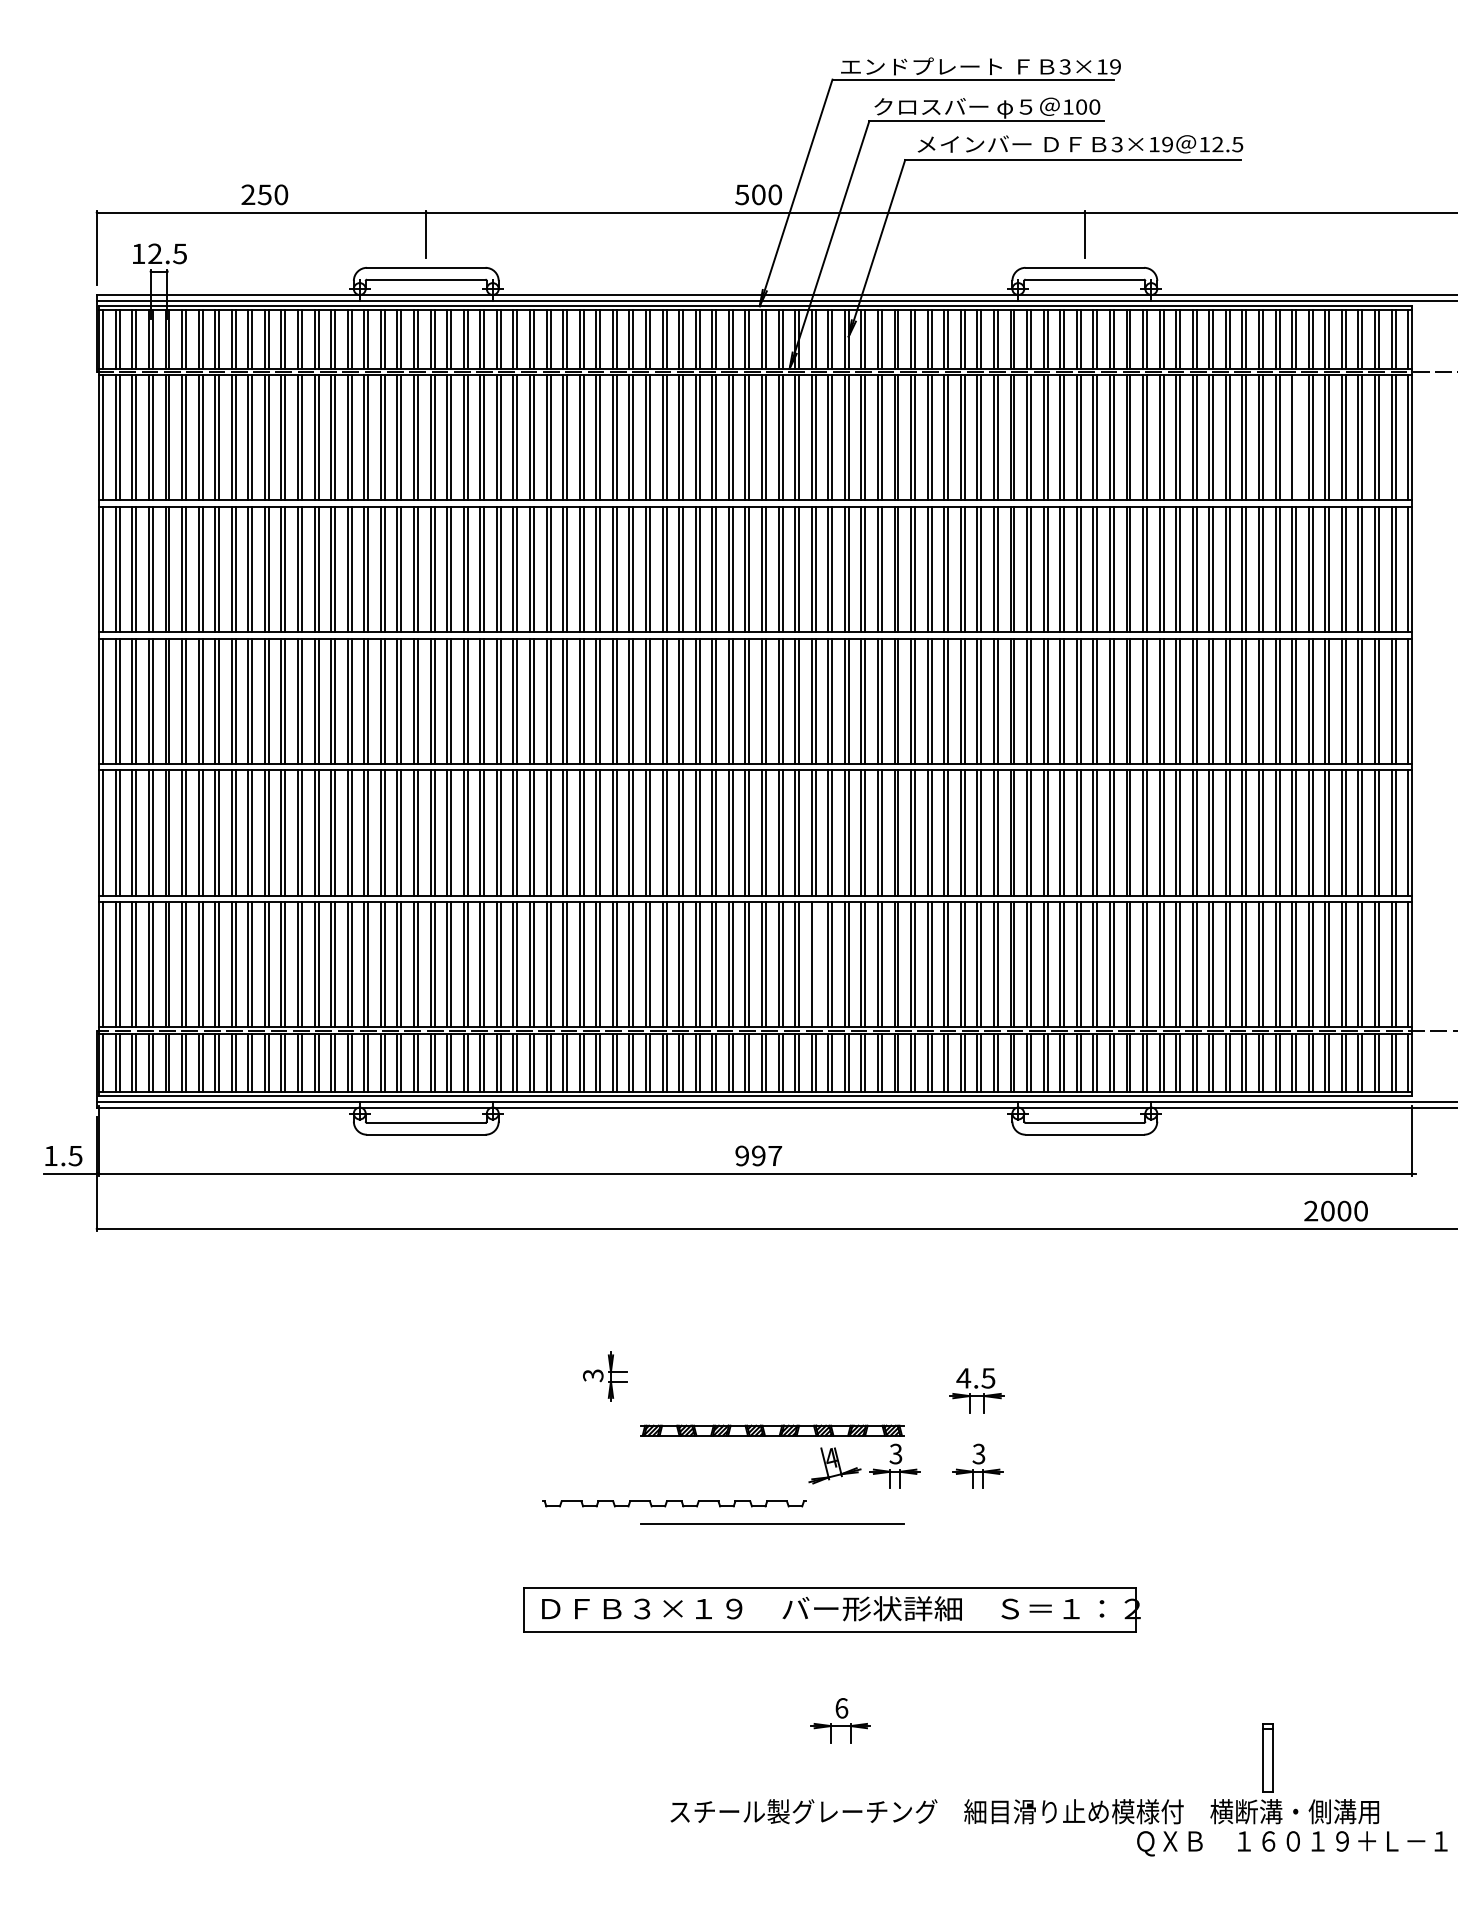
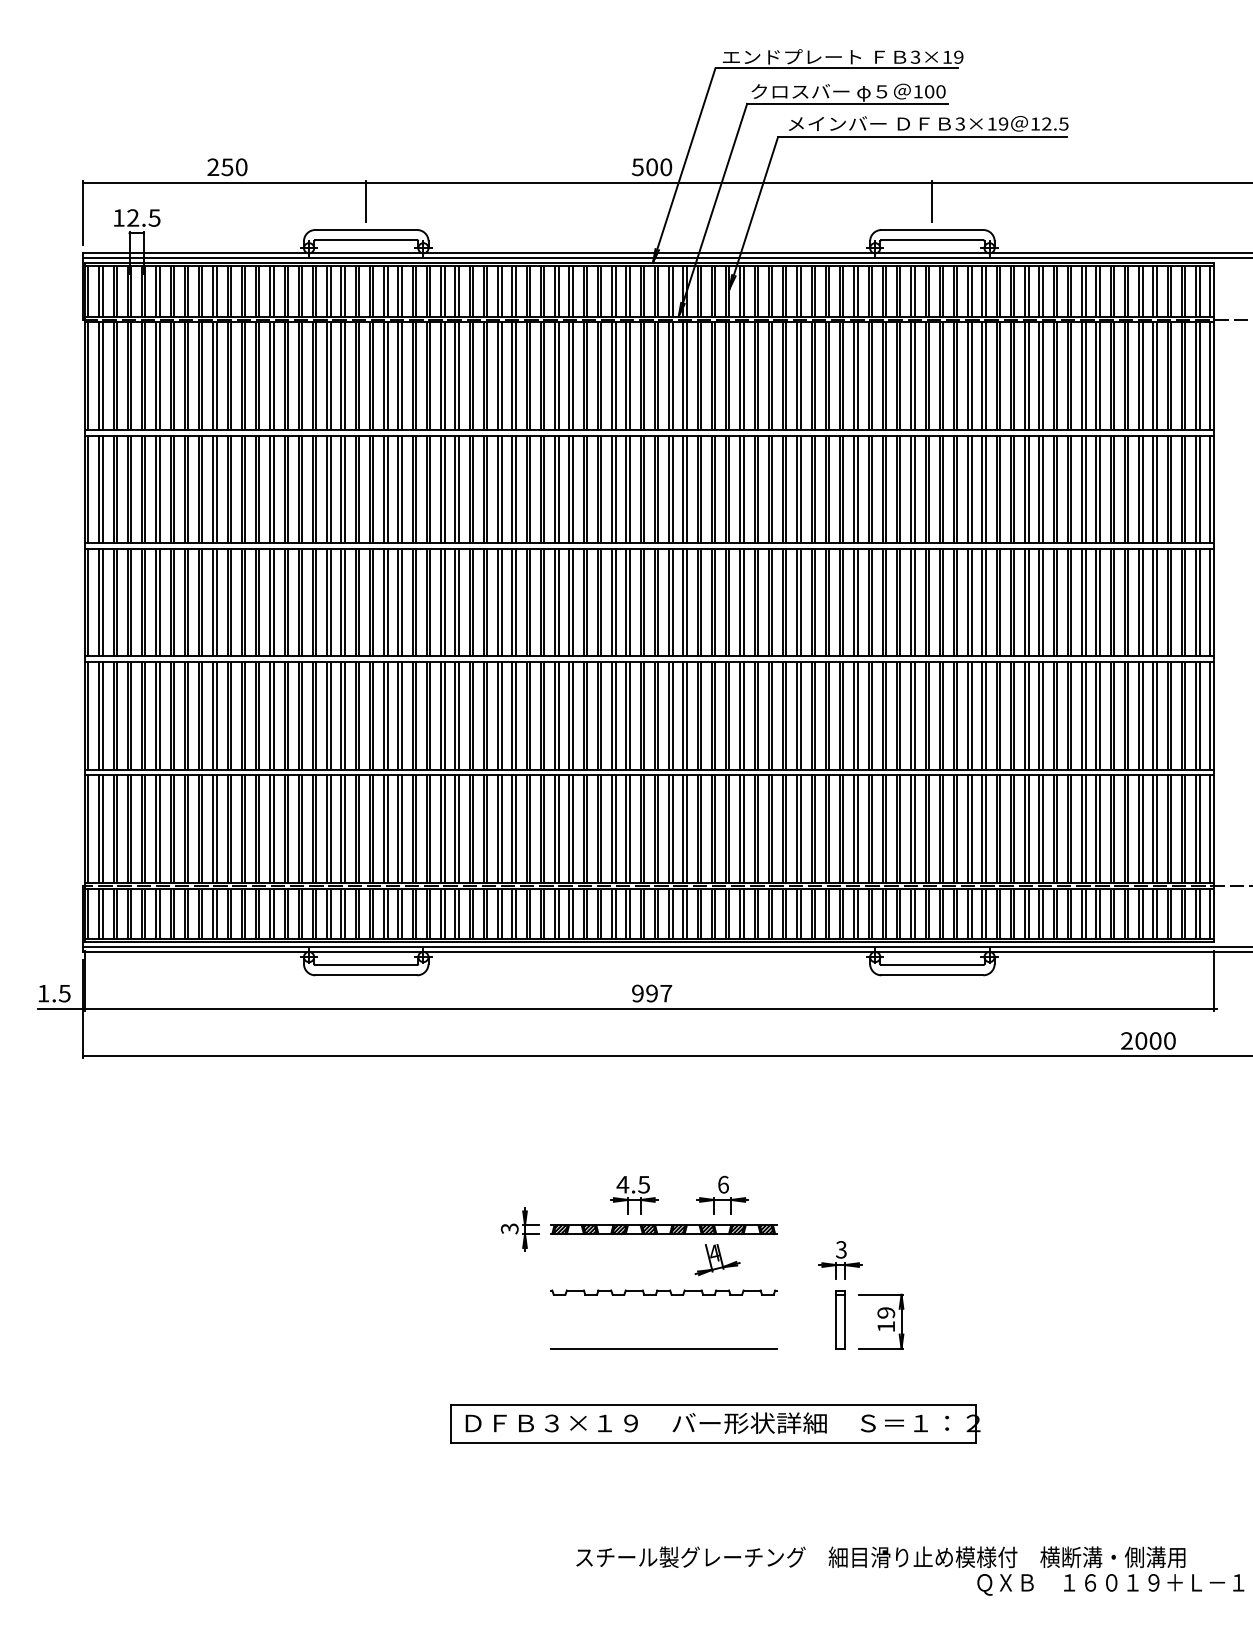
line: (1296, 437) -> (1114, 375), added
line: (815, 964) -> (700, 828), added
part: (605, 1376) -> (520, 1229), moved
part: (976, 1390) -> (633, 1195), moved
part: (894, 1465) -> (768, 1259), removed
part: (674, 1503) -> (663, 1292), moved
line: (772, 1523) -> (663, 1348), moved
part: (1025, 1537) -> (881, 1321), added
part: (831, 1609) -> (714, 1423), moved
part: (840, 1720) -> (722, 1195), moved
part: (1267, 1757) -> (840, 1318), moved

